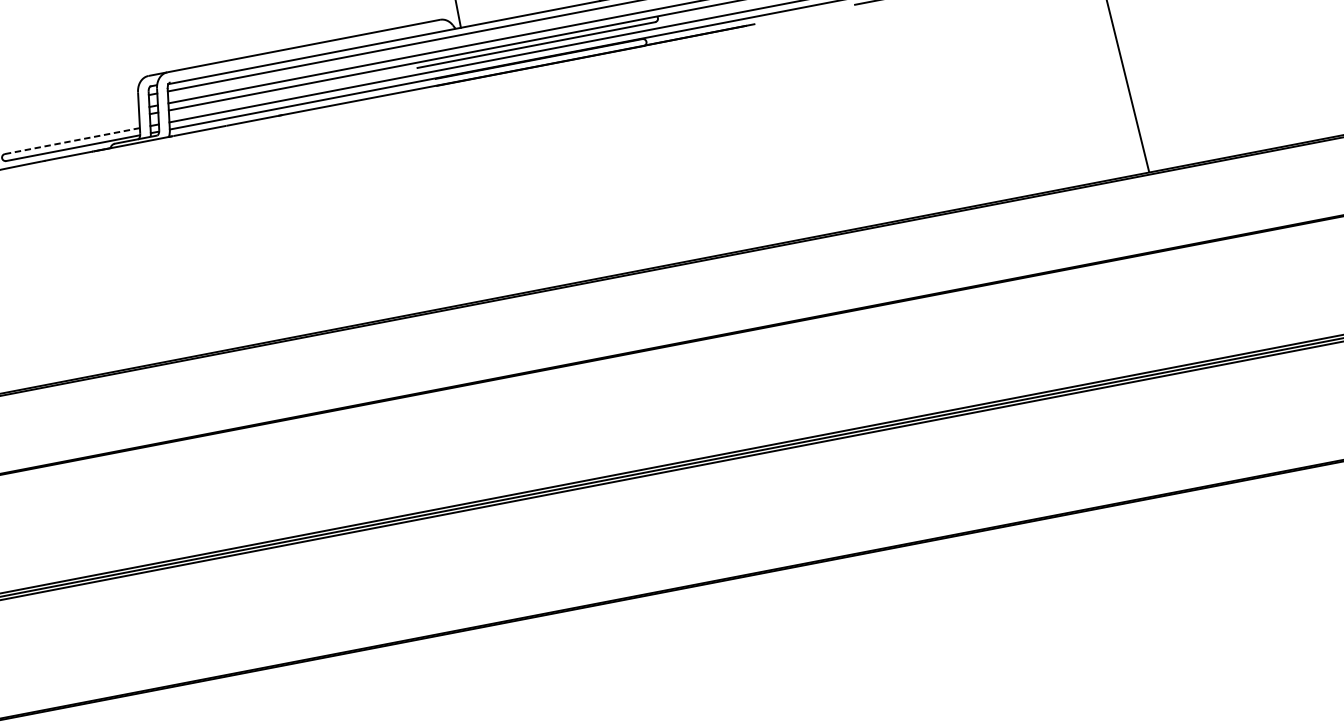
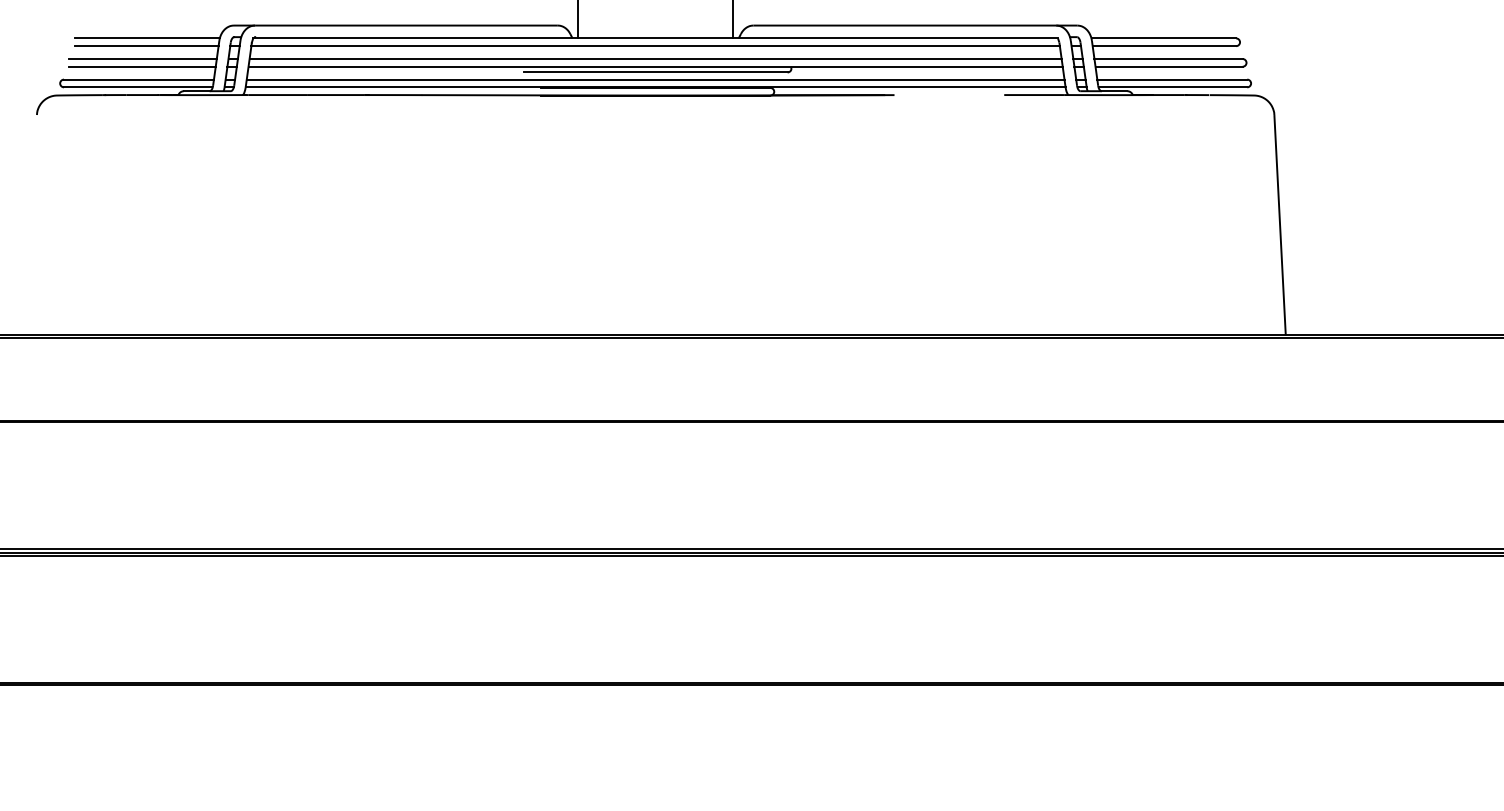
line: (72, 102) -> (147, 38), added
line: (73, 109) -> (146, 46), added
line: (72, 122) -> (142, 59), added
line: (72, 128) -> (141, 66), added
line: (72, 140) -> (139, 79), dashed -> solid

